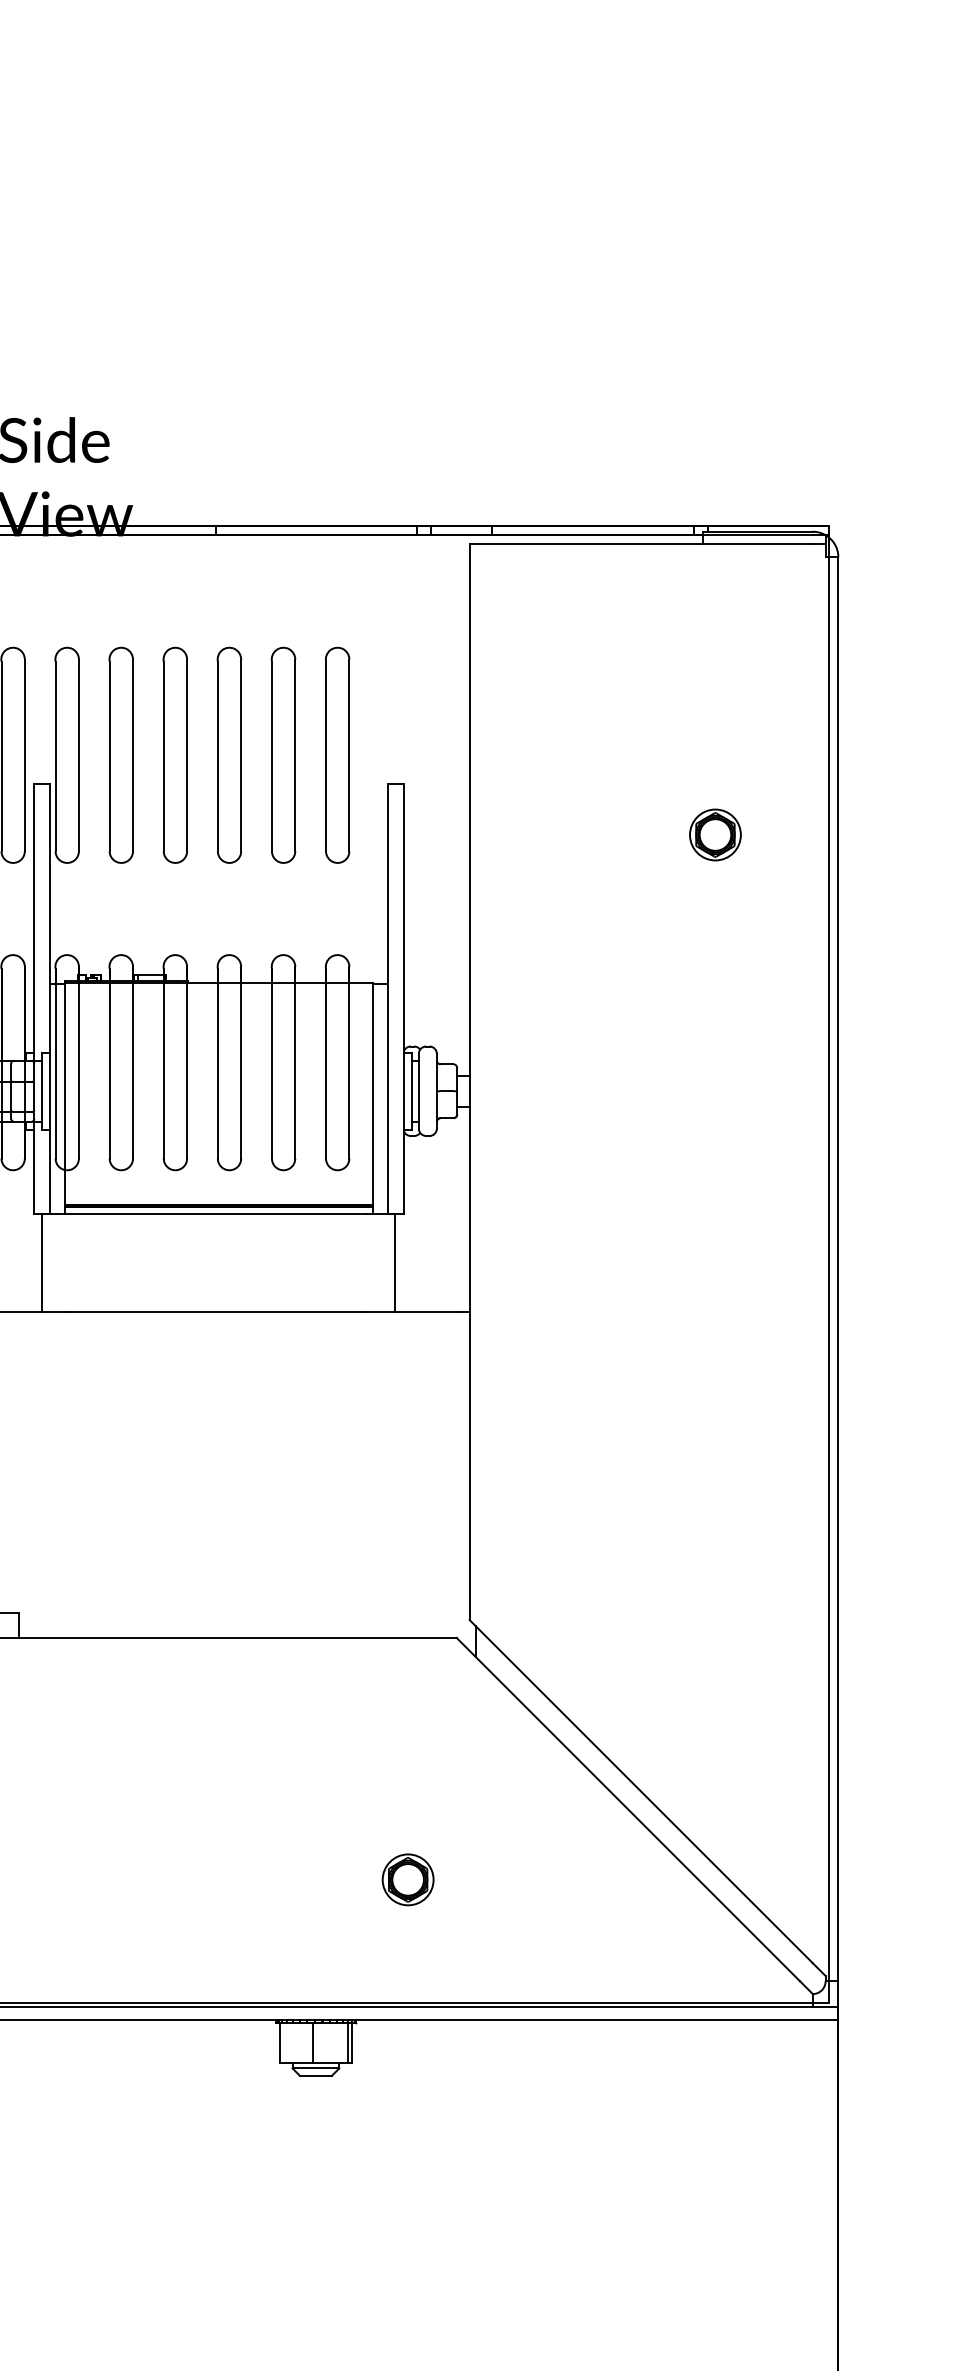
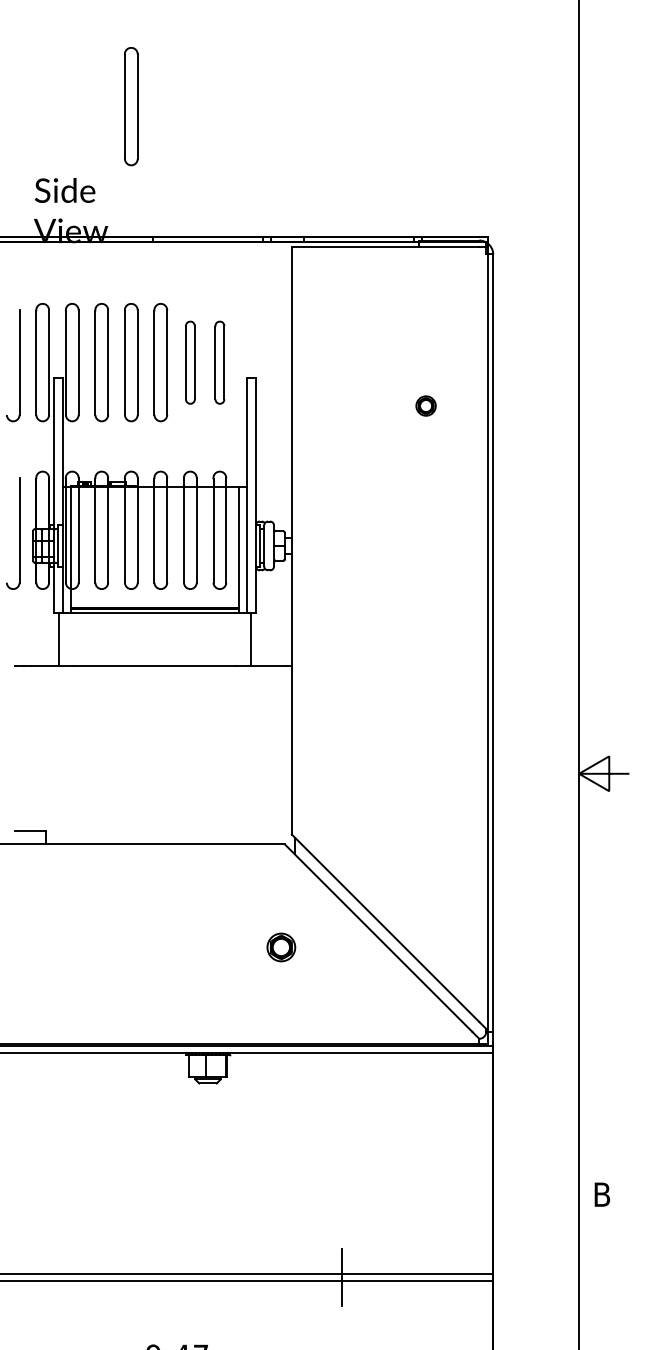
part: (175, 286) -> (131, 106), added
part: (283, 755) -> (190, 362), size x0.7
part: (336, 755) -> (219, 362), size x0.7
part: (714, 833) -> (425, 405), size x0.7
part: (408, 1879) -> (281, 947), moved

